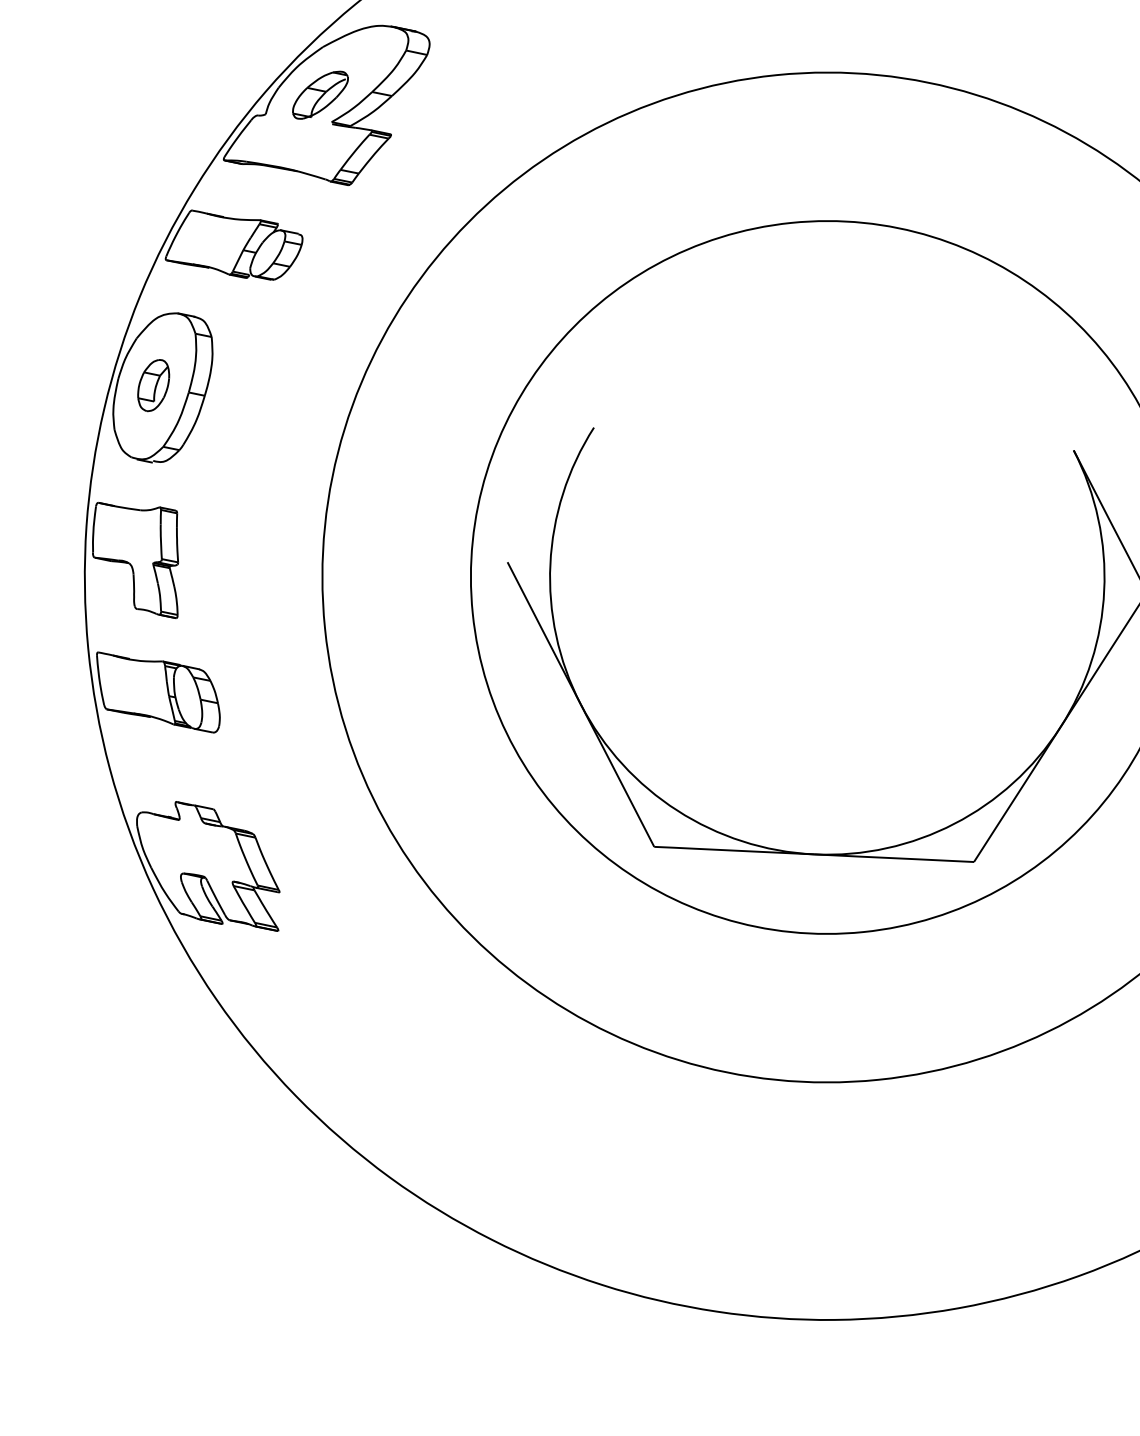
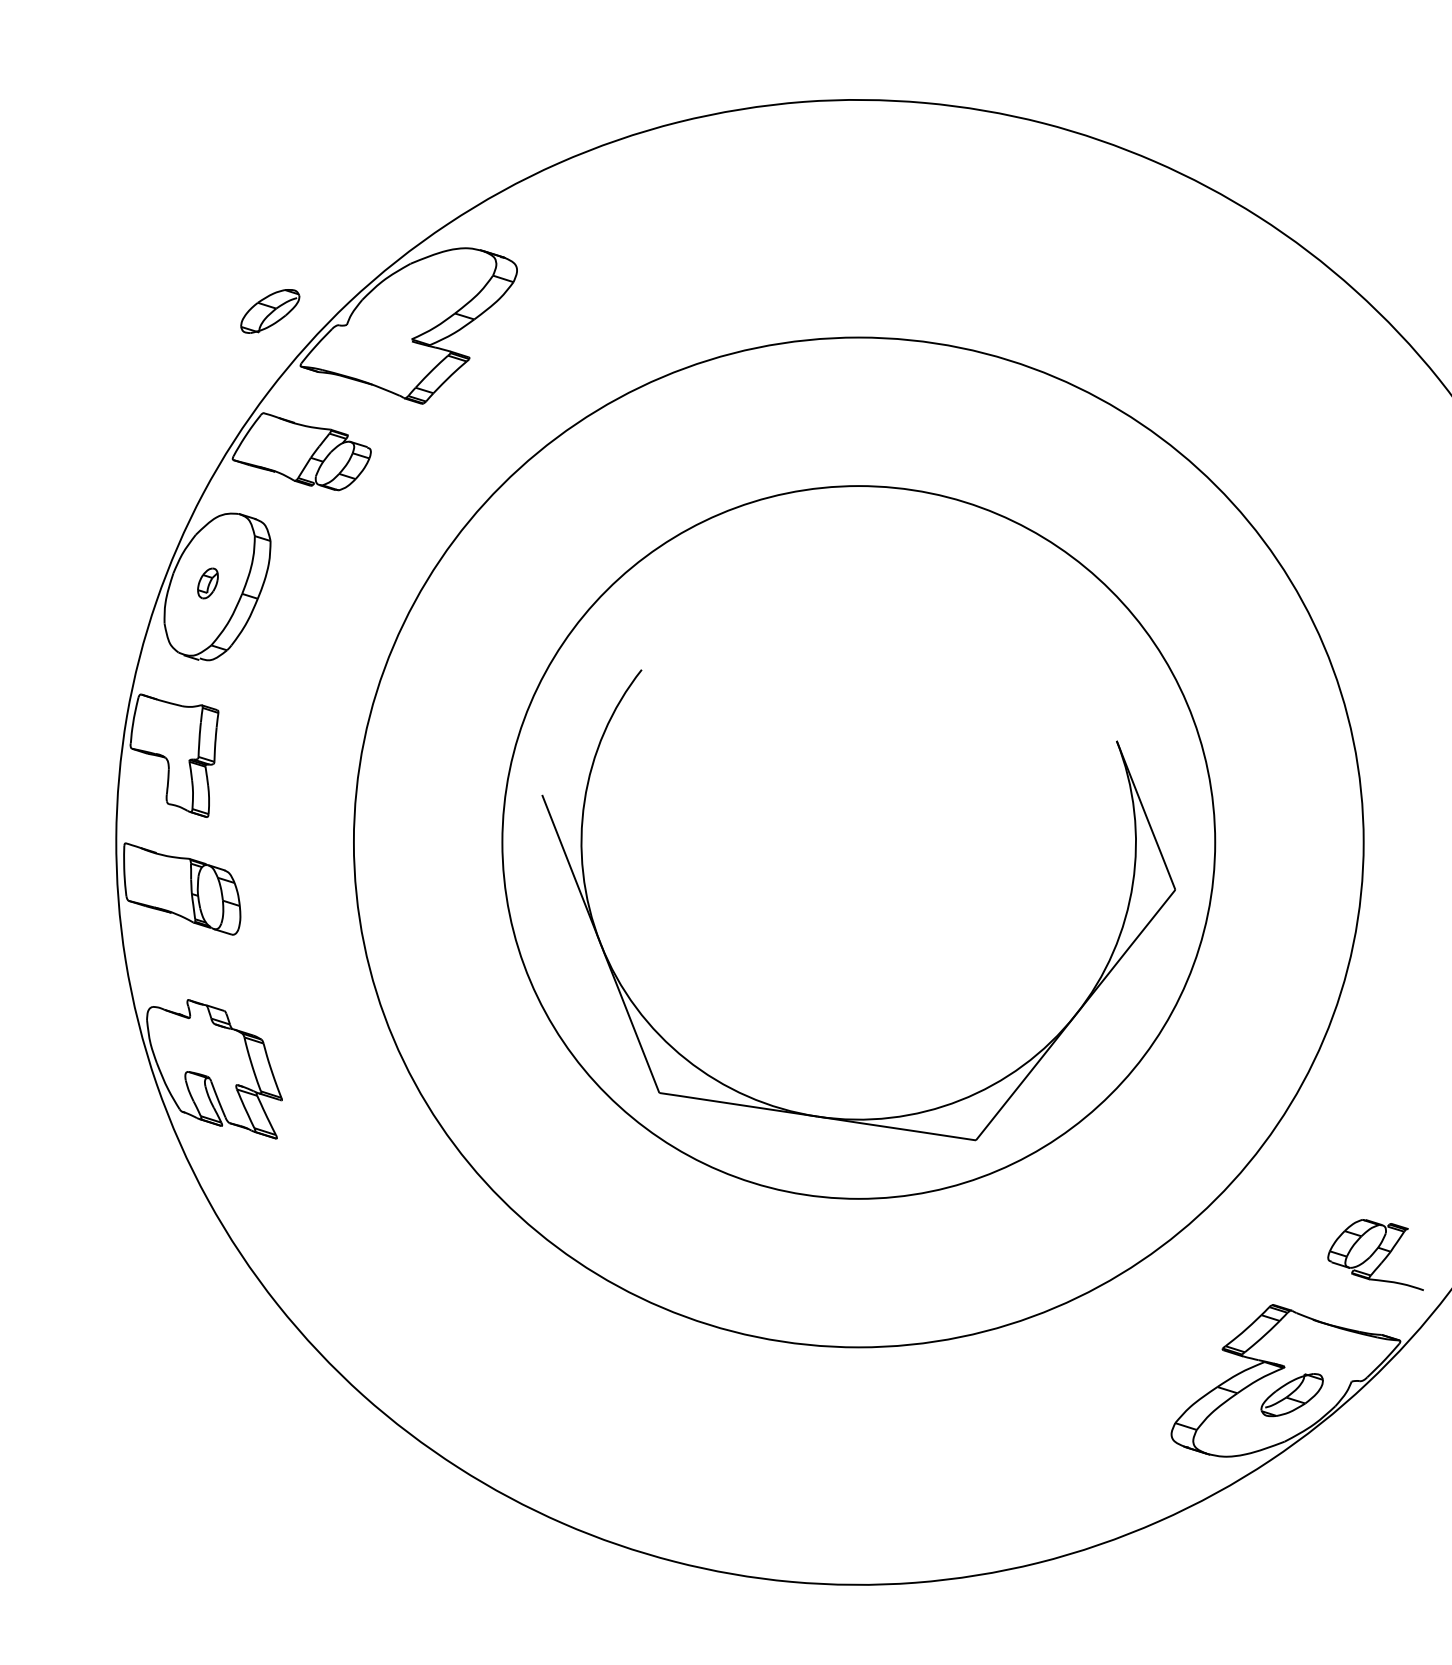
part: (320, 95) -> (270, 311), moved
part: (153, 385) -> (207, 583), size x0.6

